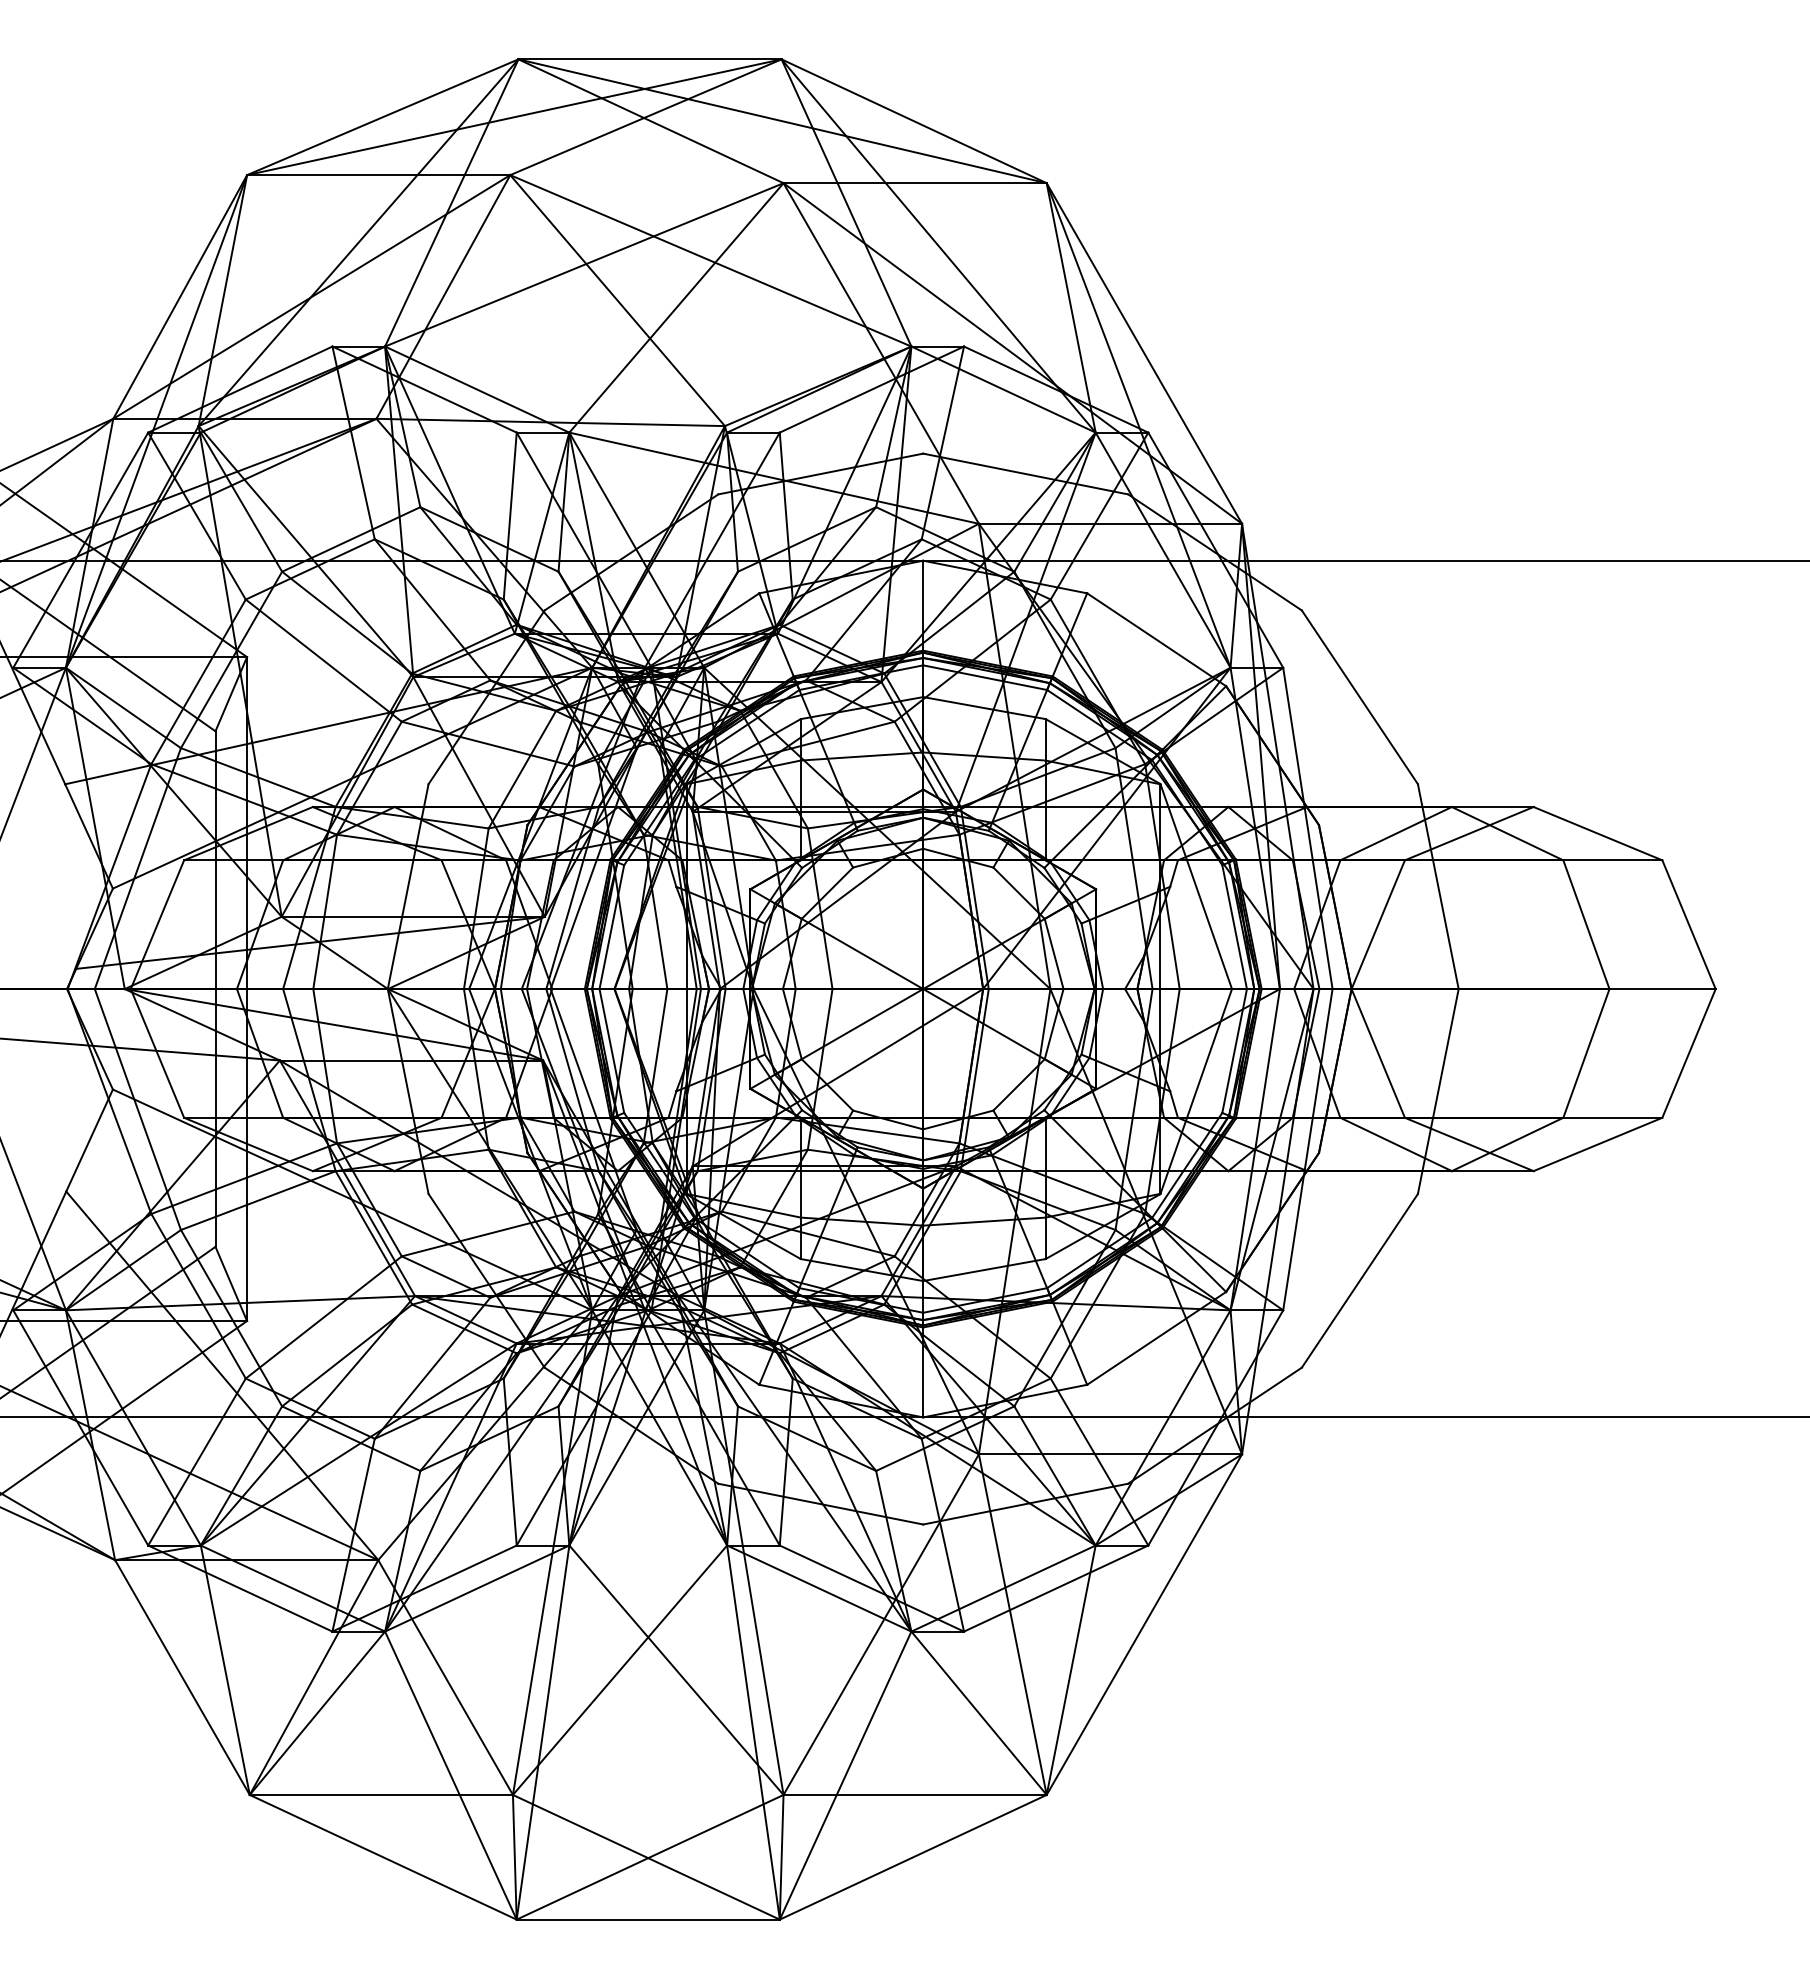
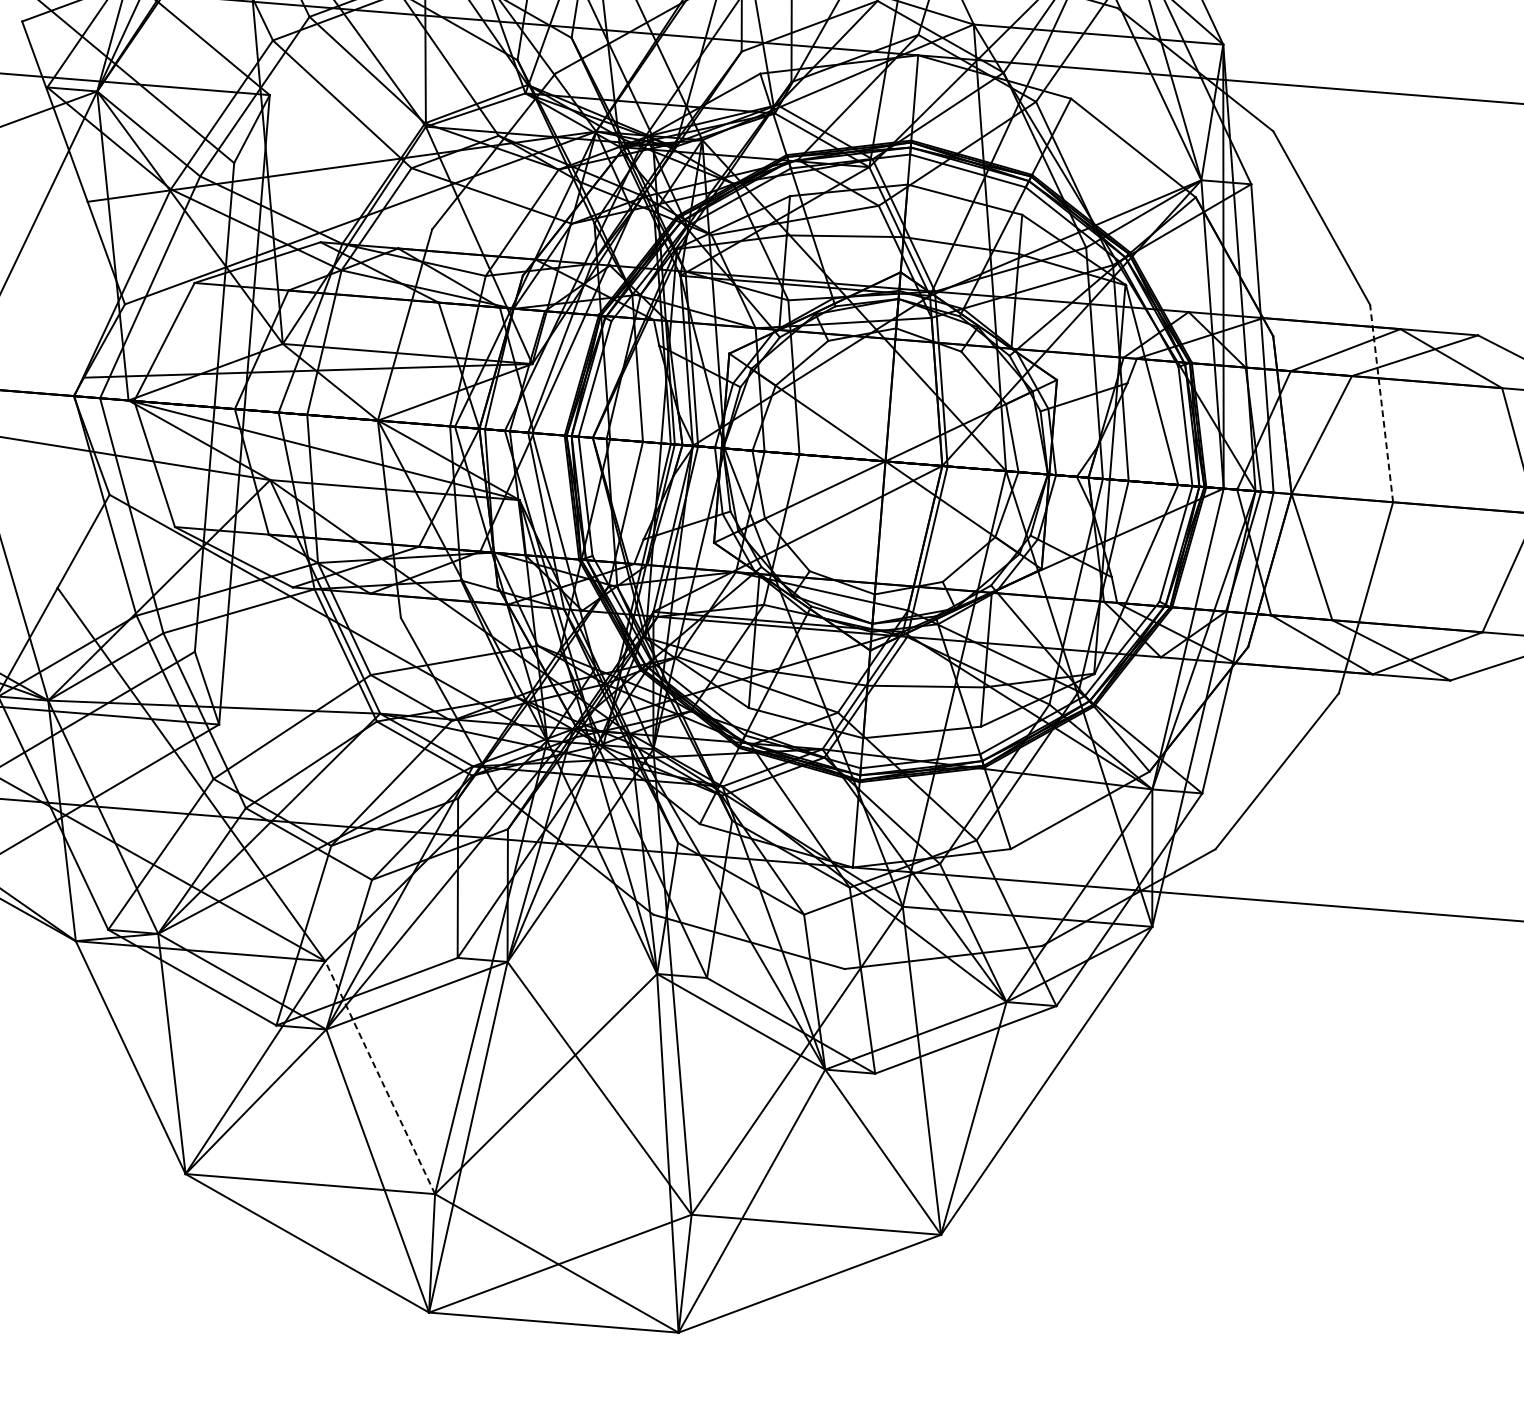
line: (1438, 886) -> (1381, 403), solid -> dashed
line: (445, 1677) -> (380, 1077), solid -> dashed

